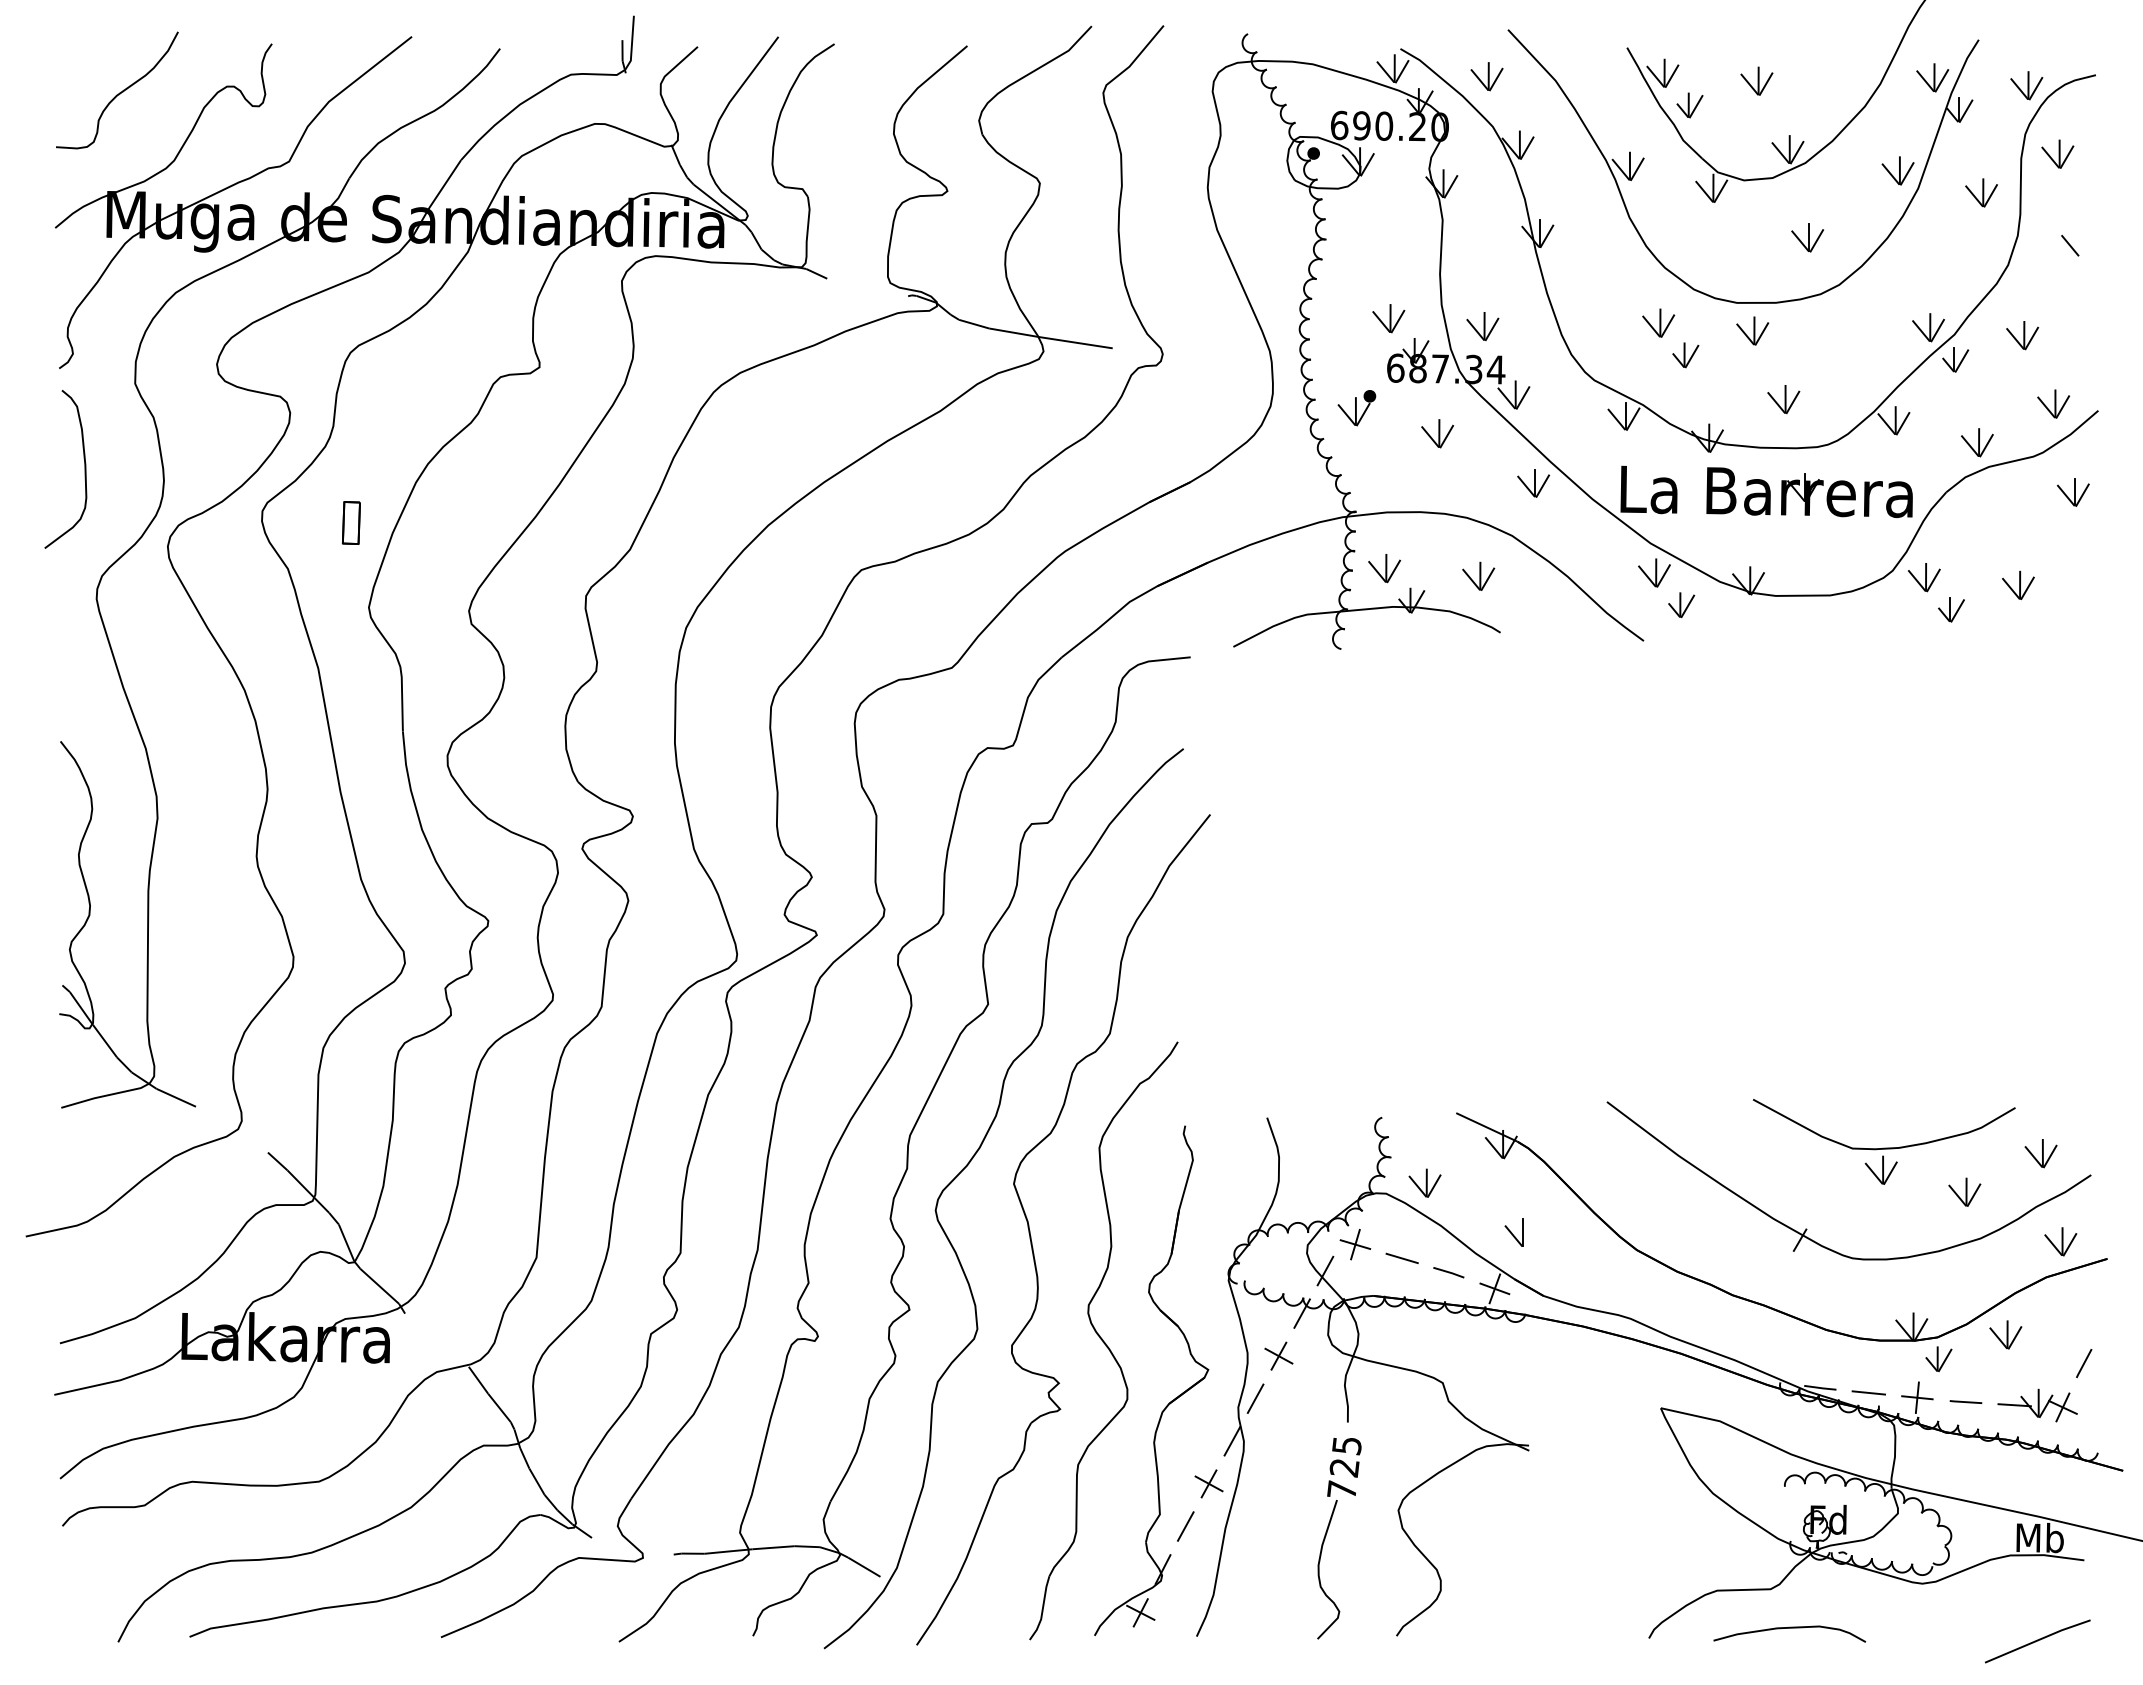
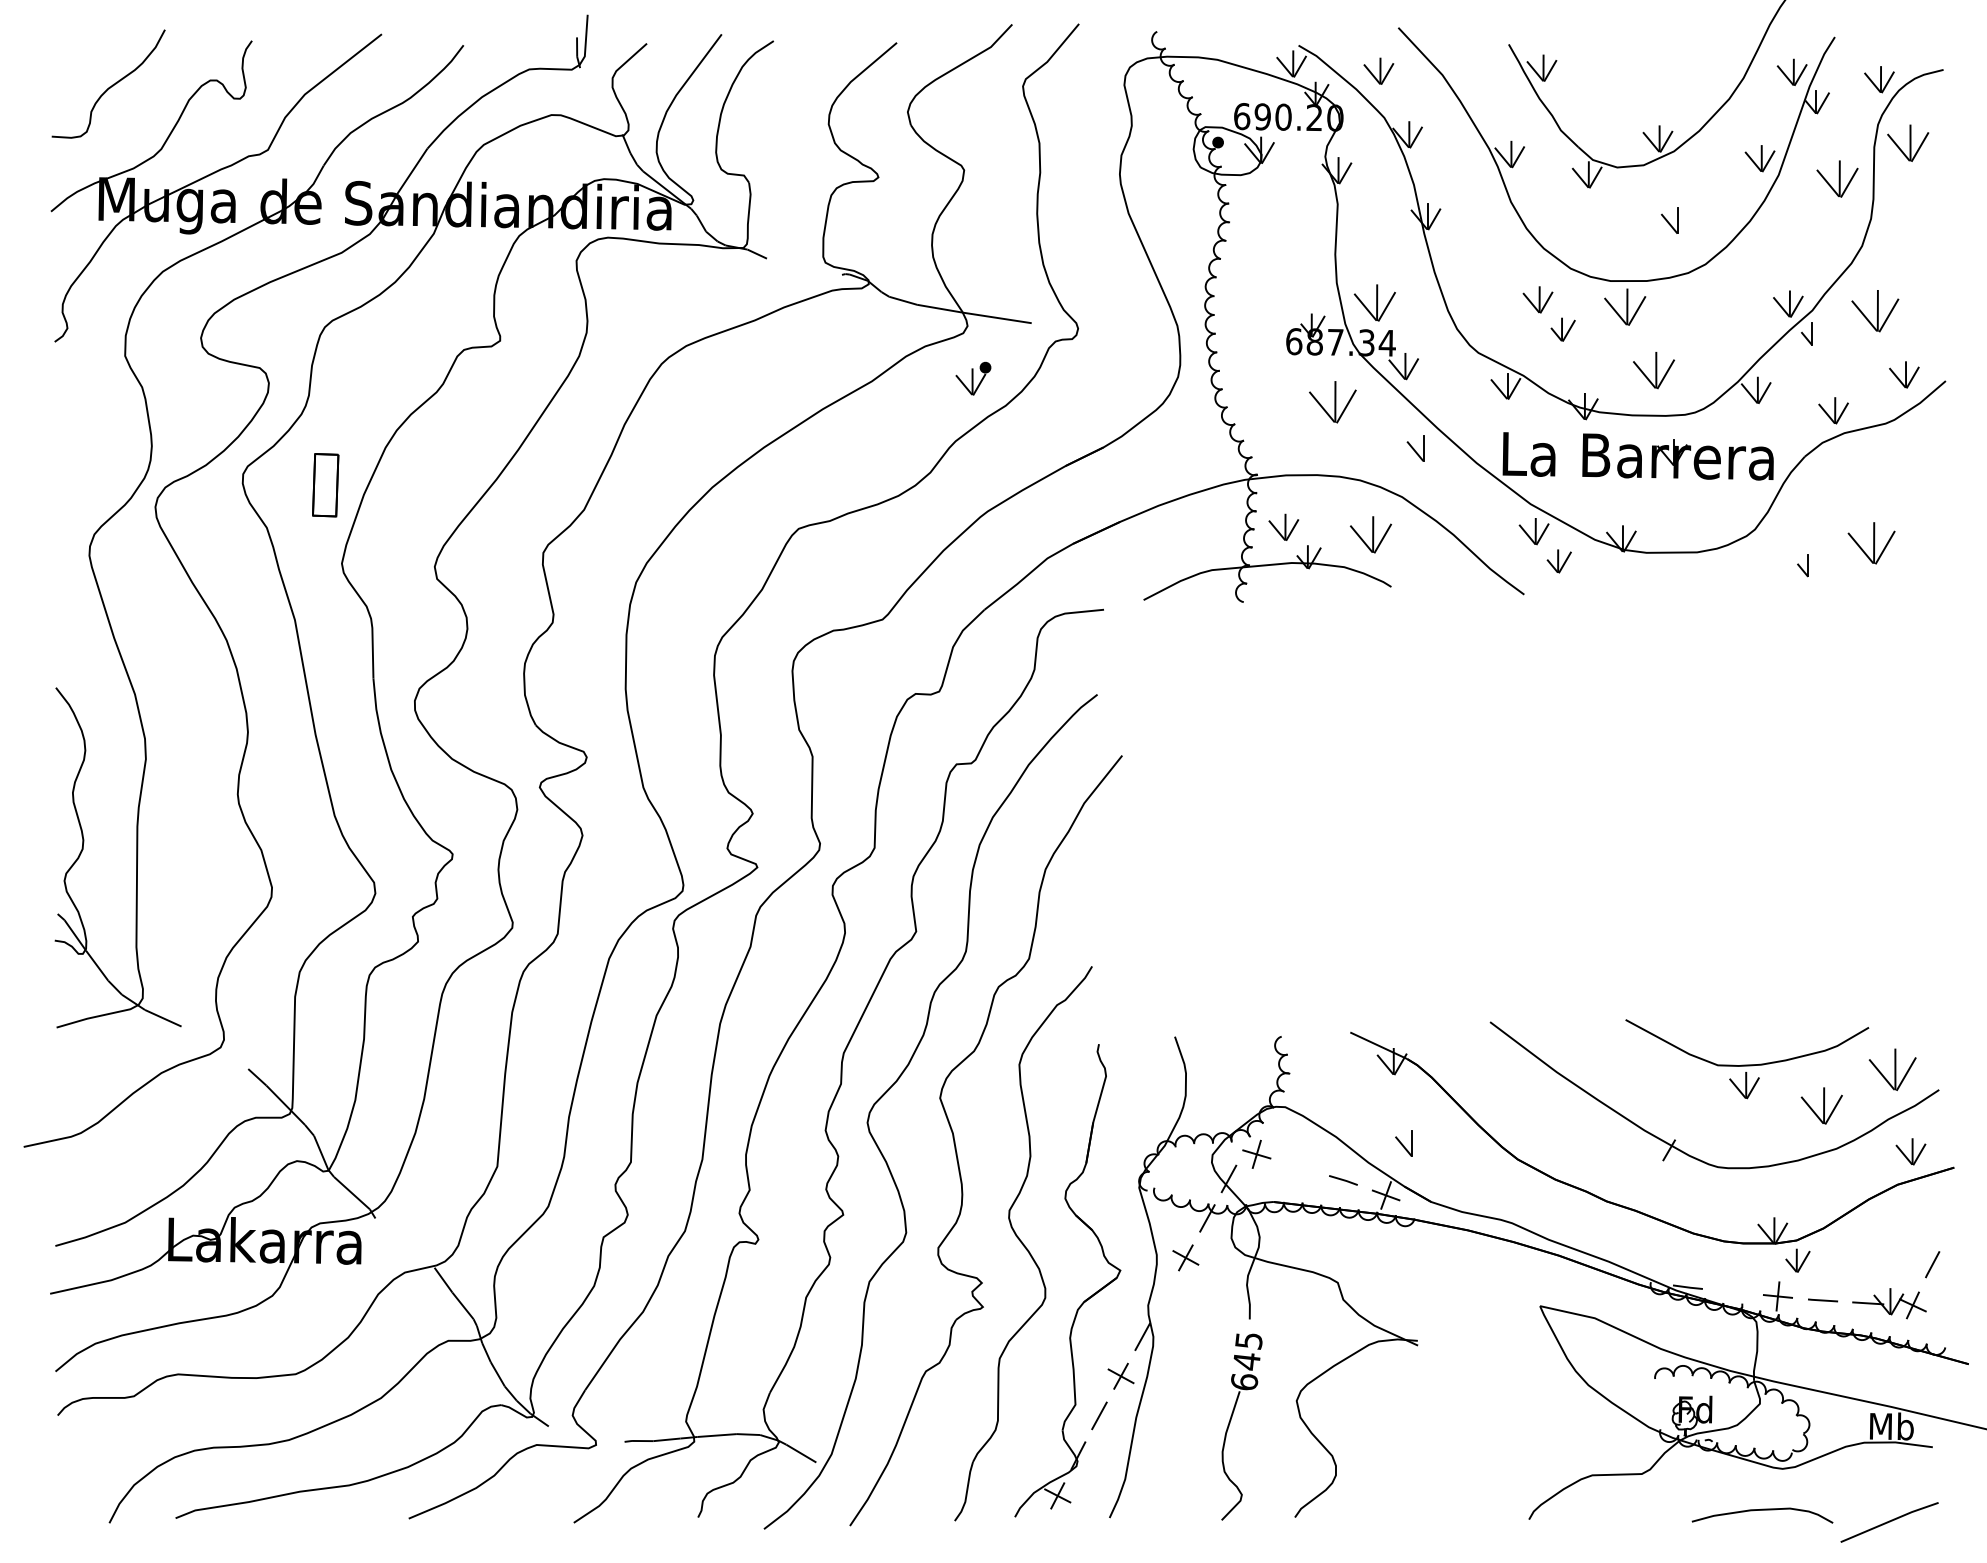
part: (1756, 80) -> (1628, 74), removed
part: (1689, 105) -> (1566, 98), removed
part: (2057, 153) -> (1907, 142), size x1.4
part: (1981, 192) -> (1837, 178), size x1.4
line: (1816, 240) -> (1684, 223), removed
line: (2070, 245) -> (1919, 227), removed
part: (1388, 318) -> (1287, 295), removed
part: (1482, 326) -> (1374, 302), size x1.4
part: (1752, 330) -> (1625, 306), size x1.4
part: (2022, 335) -> (1875, 311), size x1.6
line: (1961, 360) -> (1818, 334), removed
part: (1783, 399) -> (1653, 370), size x1.4
part: (1356, 408) -> (973, 379), moved
part: (1437, 433) -> (1332, 402), size x1.6
curve: (84, 469) -> (78, 435), removed
line: (1542, 485) -> (1430, 450), removed
part: (2073, 492) -> (1922, 456), removed
part: (351, 522) -> (325, 484), size x1.6
part: (1478, 575) -> (1370, 533), size x1.4
part: (1924, 577) -> (1784, 535), removed
part: (2018, 584) -> (1871, 542), size x1.6
line: (1957, 610) -> (1815, 566), removed
part: (2040, 1153) -> (1892, 1069), size x1.6
part: (1424, 1182) -> (1320, 1096), removed
part: (1964, 1191) -> (1821, 1105), size x1.4
line: (1401, 1258) -> (1299, 1167), removed
part: (2005, 1334) -> (1859, 1237), removed
line: (1868, 1392) -> (1732, 1291), removed
line: (1255, 1398) -> (1164, 1297), removed
text: (1343, 1478) -> (1245, 1371), 725 -> 645
curve: (1789, 1628) -> (1762, 1510), moved

